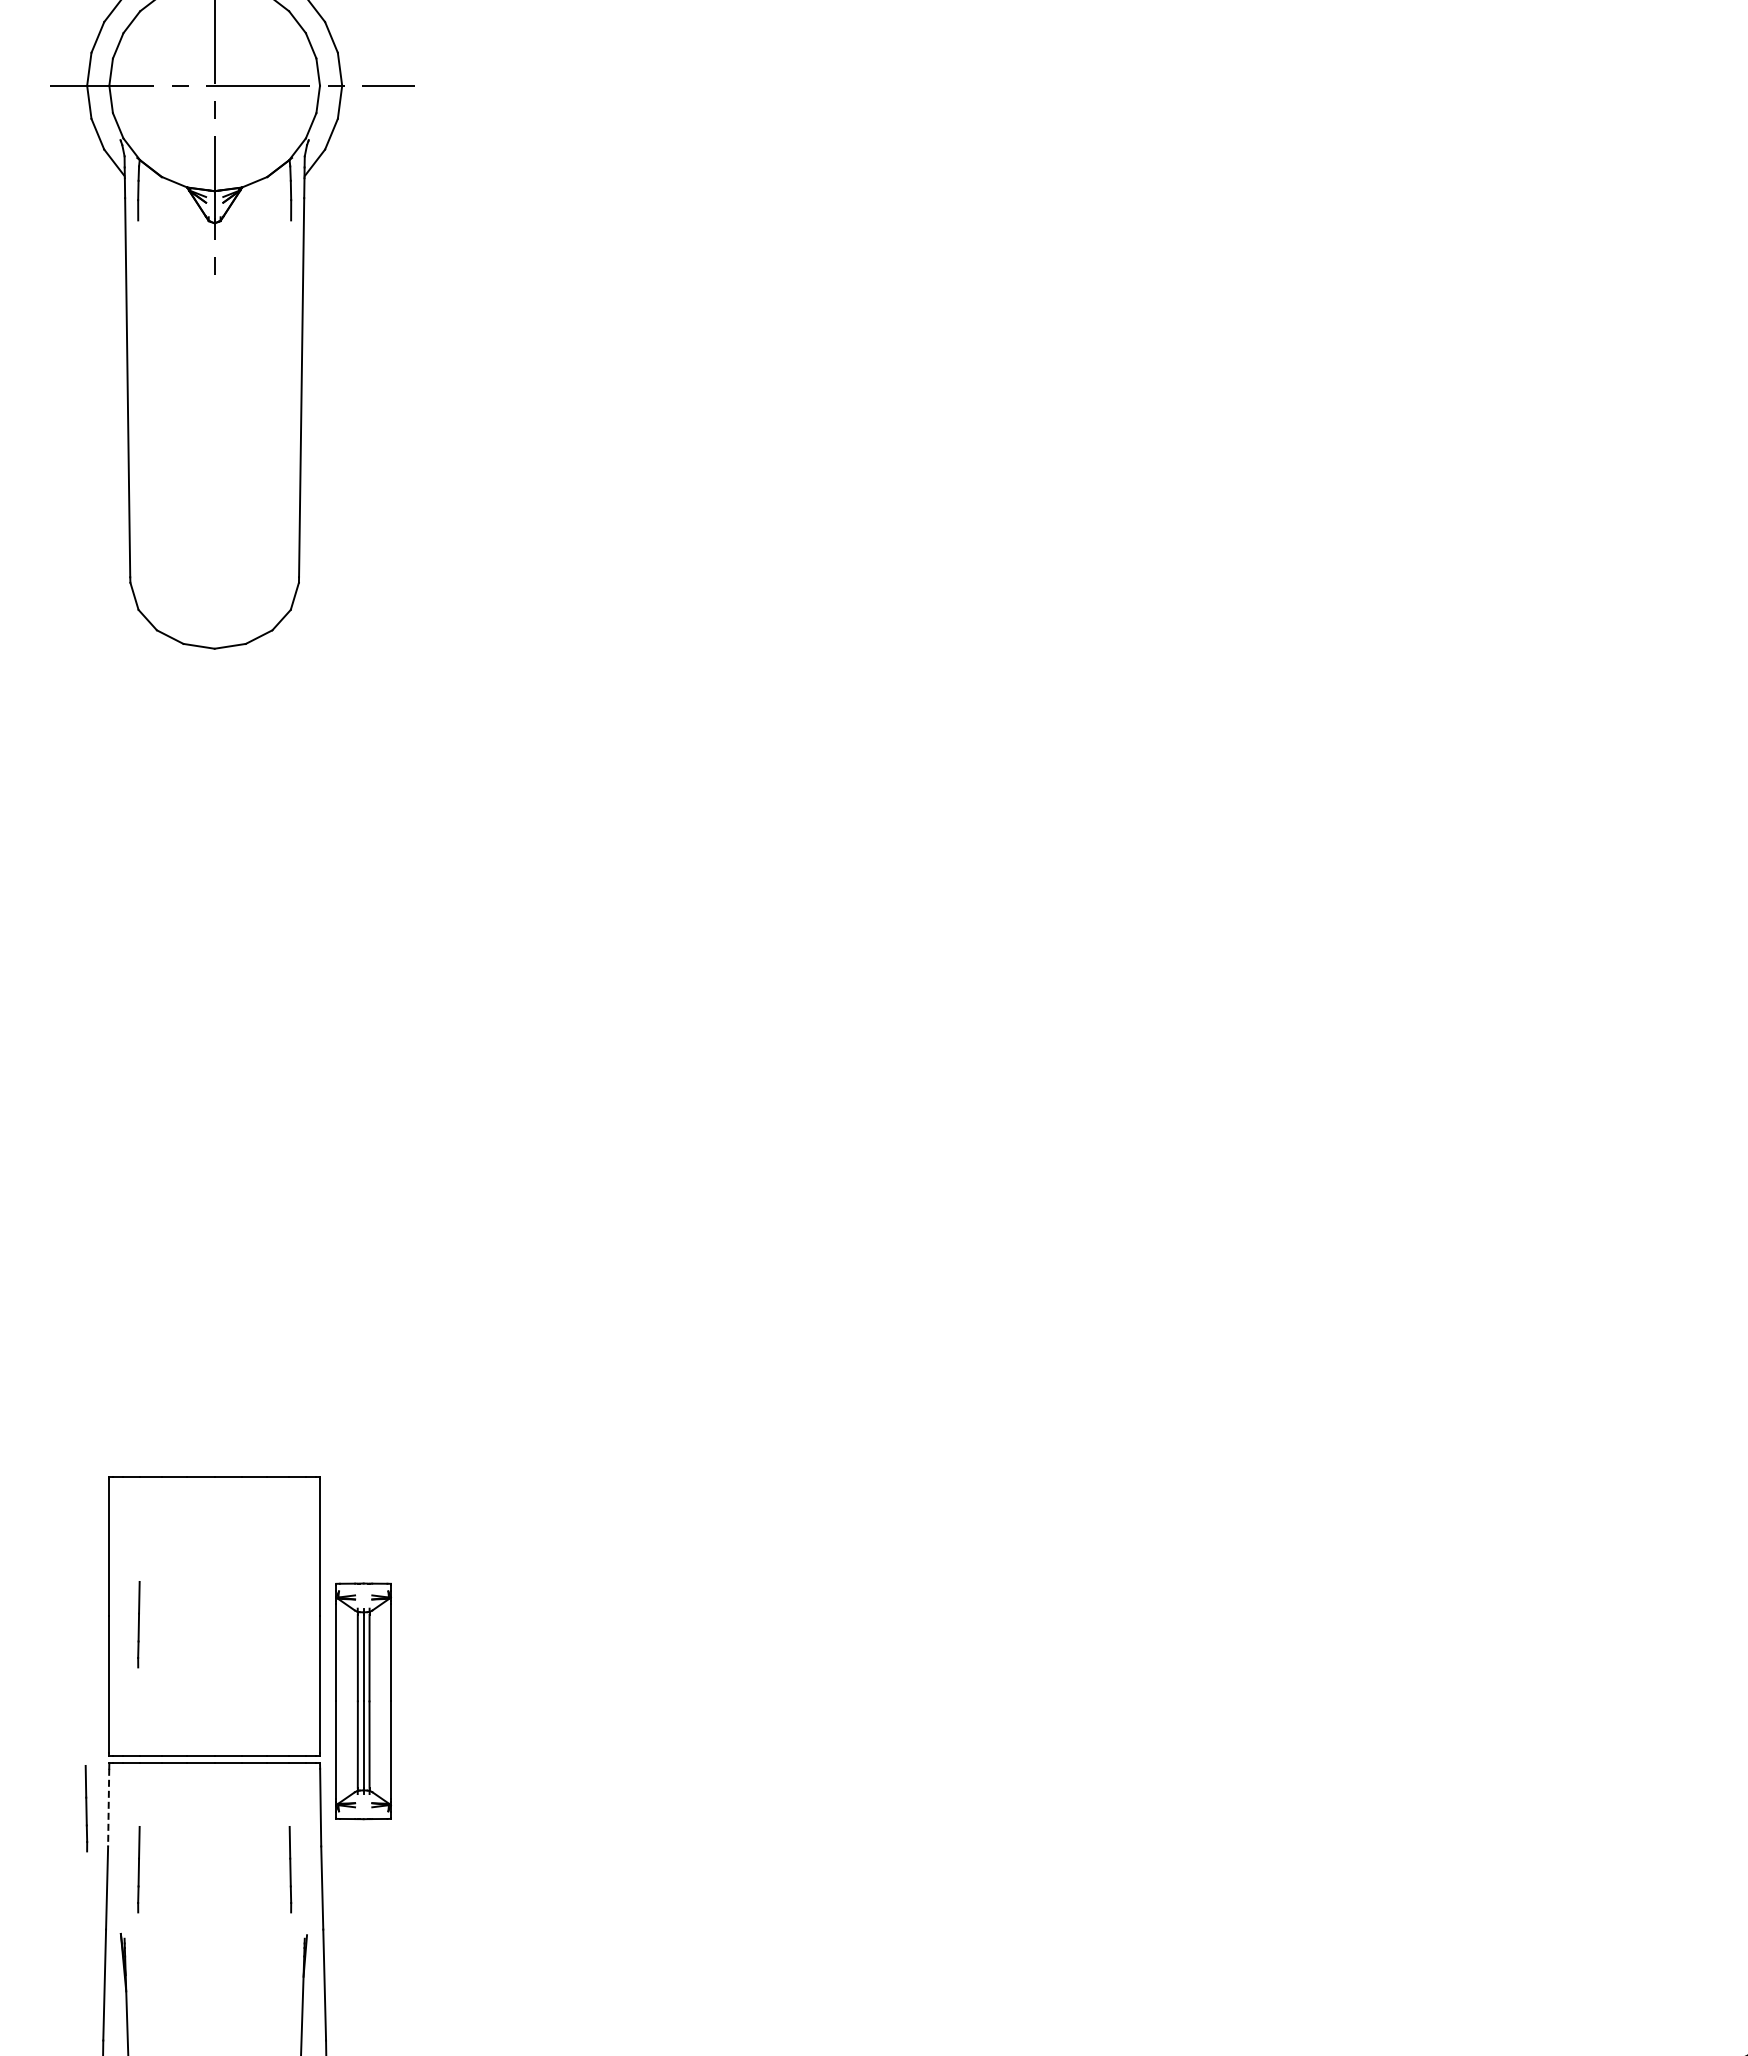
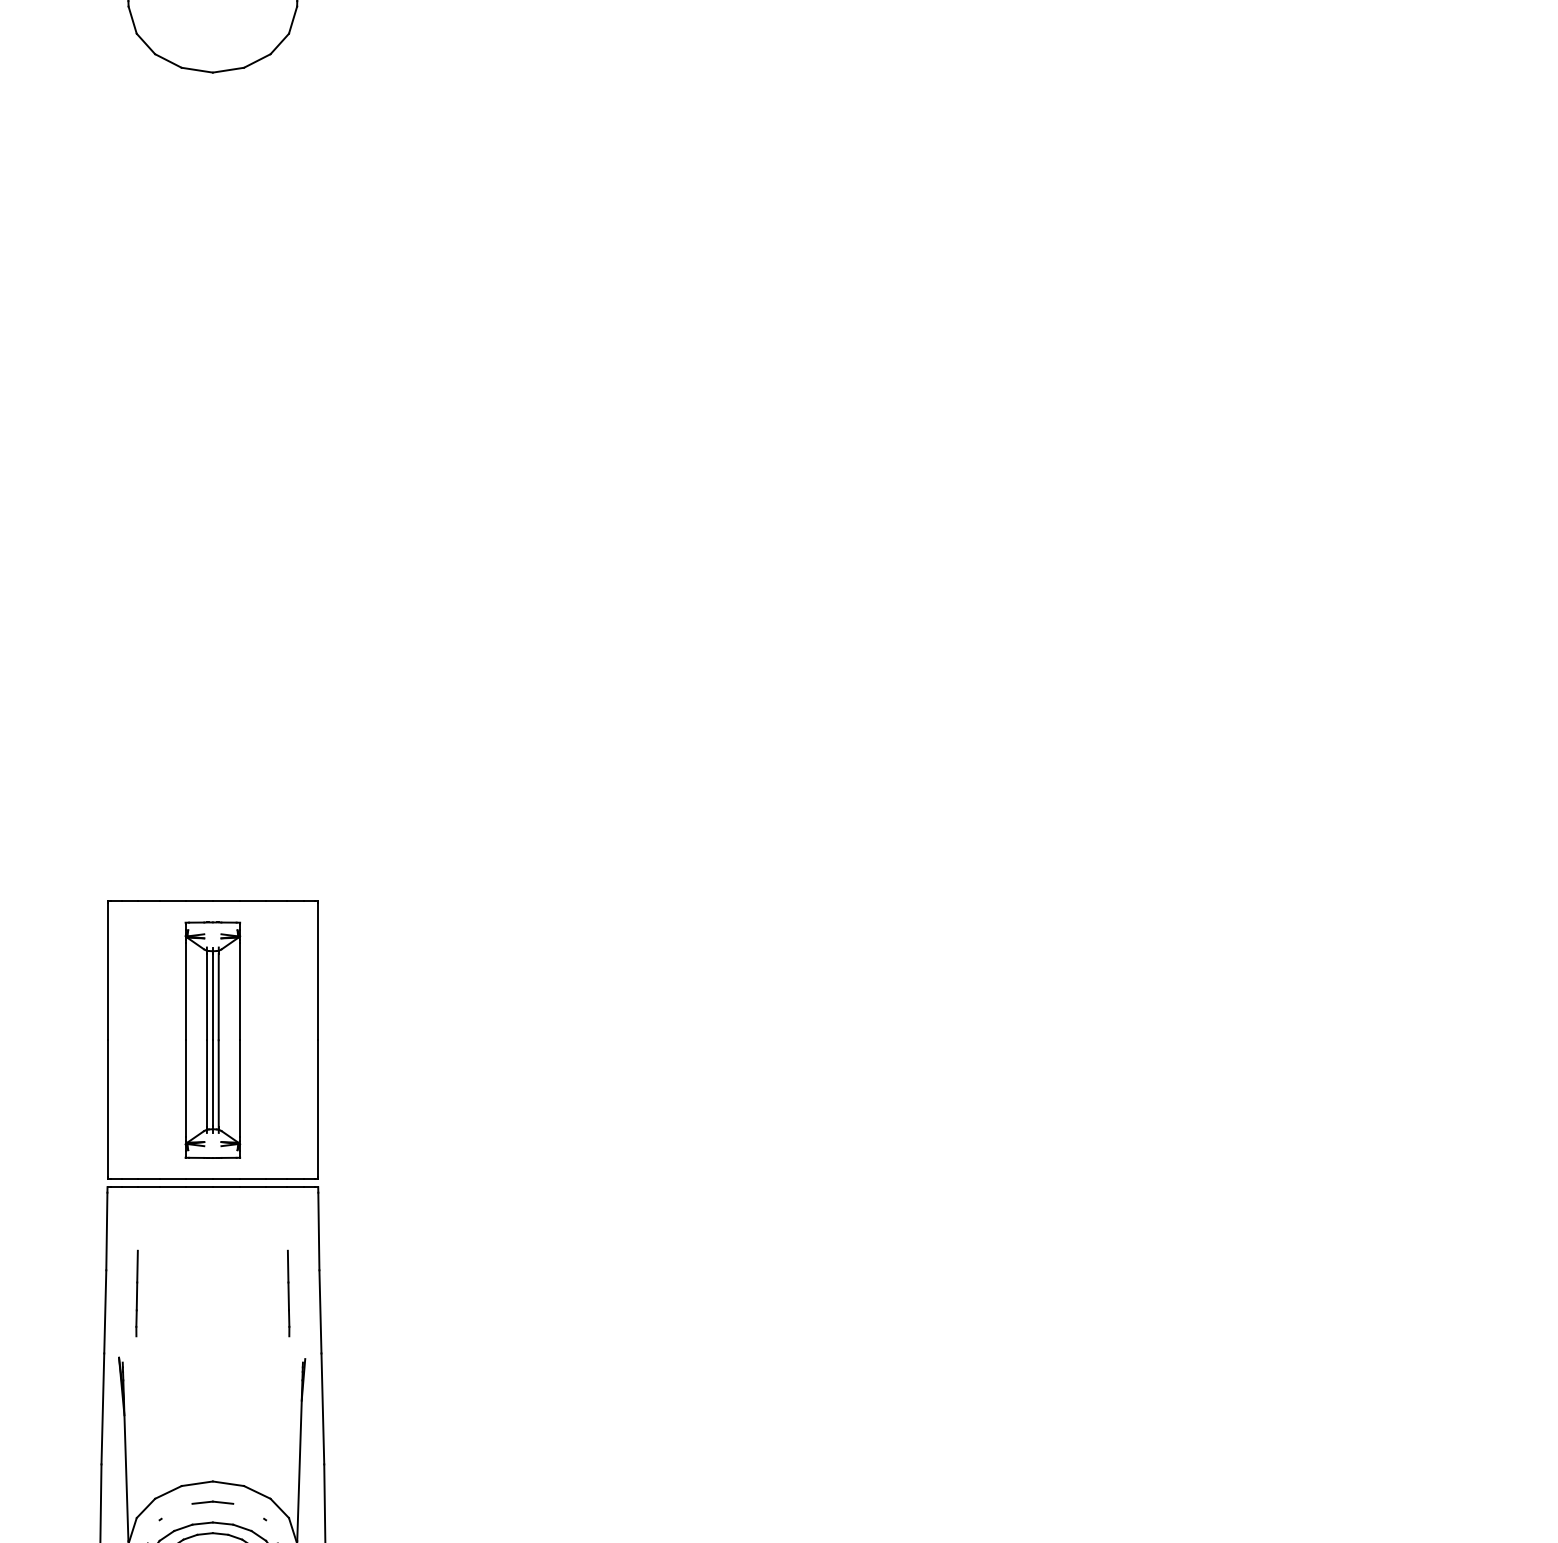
line: (138, 1624) -> (136, 1048), removed
part: (363, 1701) -> (212, 1040), moved
line: (108, 1807) -> (106, 1231), dashed -> solid
line: (86, 1808) -> (84, 1232), removed

